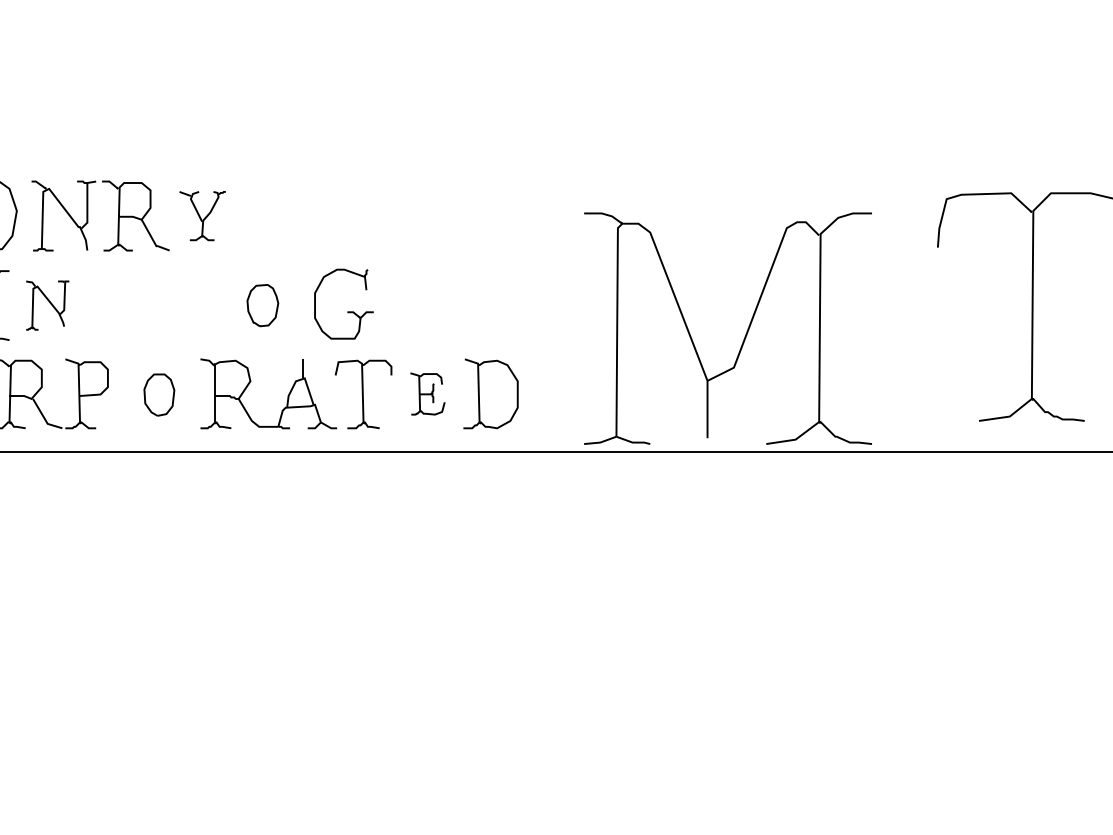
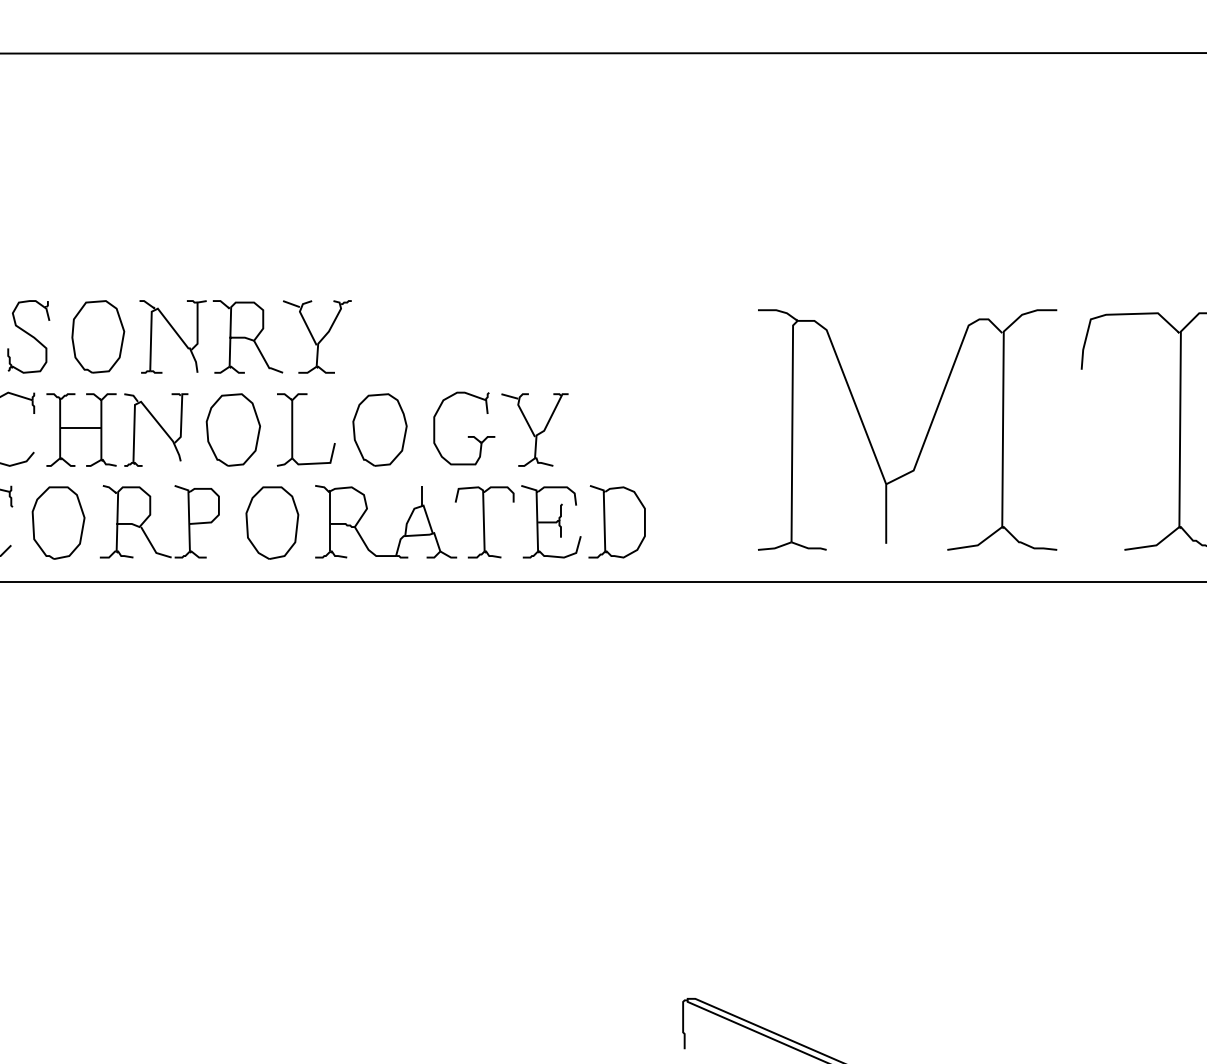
part: (202, 215) -> (317, 336), size x1.43
part: (47, 305) -> (156, 429), size x1.43
part: (120, 305) -> (232, 429), added
part: (179, 305) -> (293, 429), added
part: (262, 305) -> (379, 429), size x1.67
part: (411, 305) -> (534, 429), added
part: (744, 336) -> (924, 438), moved
part: (427, 393) -> (551, 521), size x1.67
part: (159, 394) -> (272, 522), size x1.67

